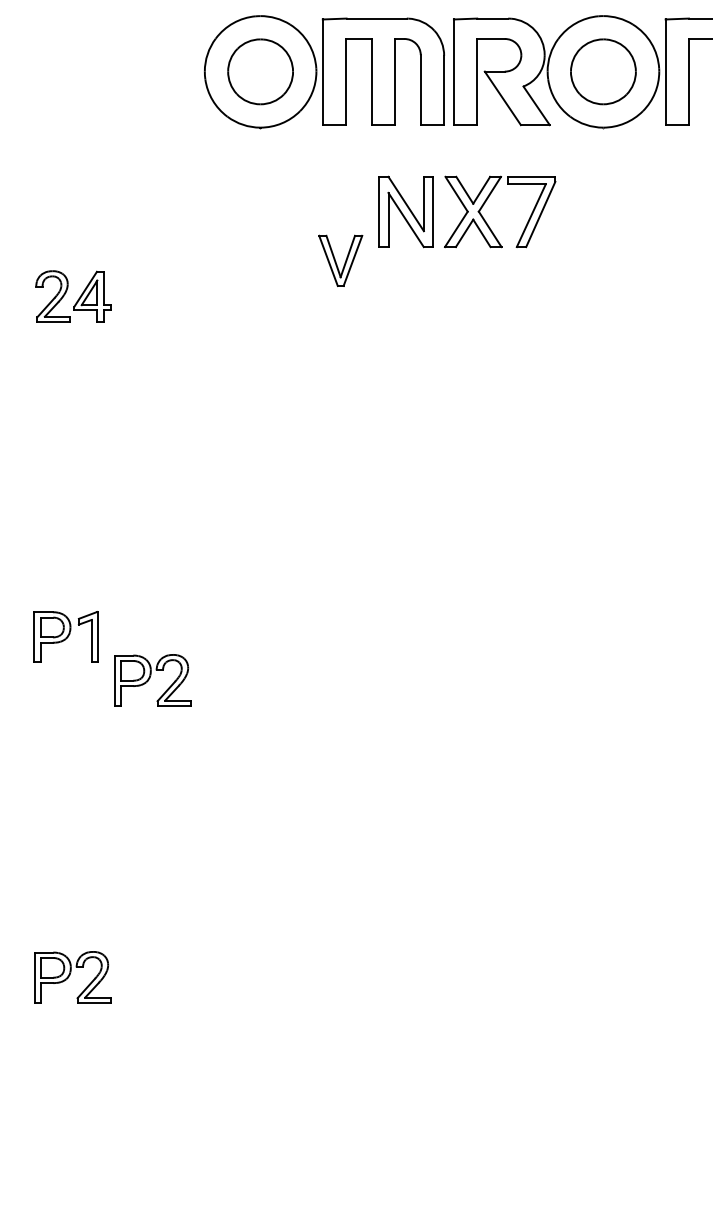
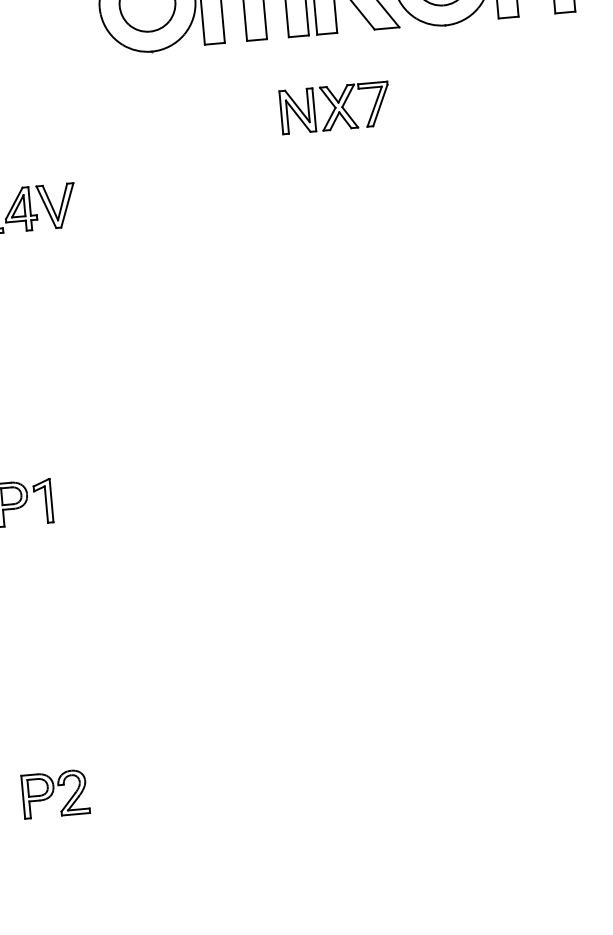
part: (466, 211) -> (334, 107), size x0.71
part: (340, 260) -> (56, 205), moved
part: (152, 680) -> (101, 533), removed

